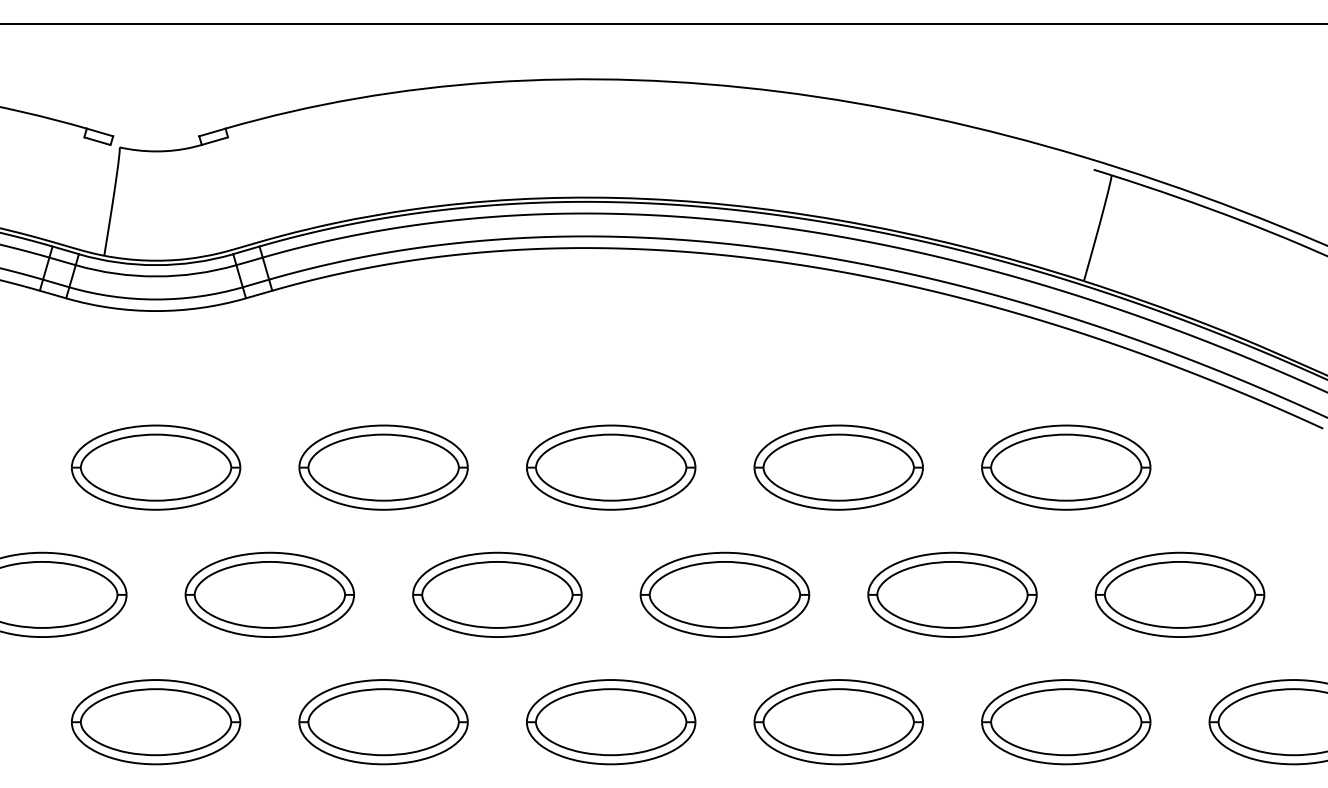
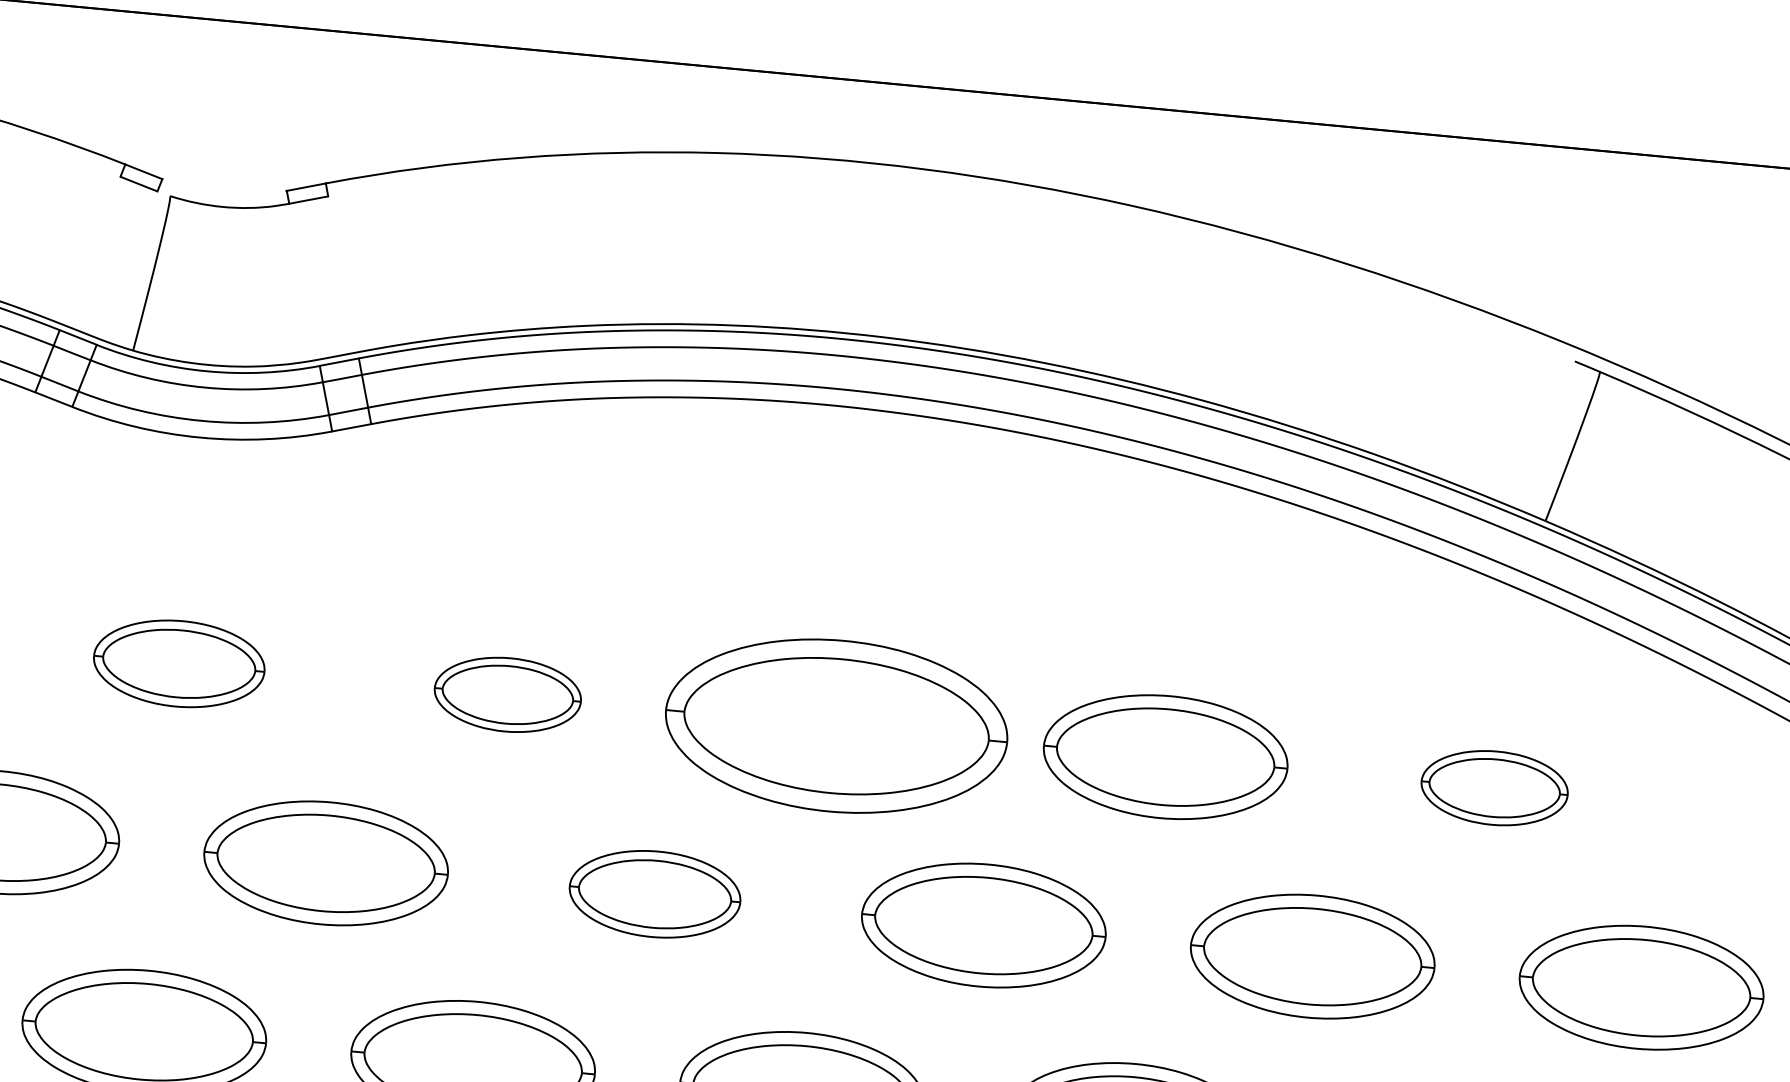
part: (156, 467) -> (179, 663), size x0.7
part: (383, 467) -> (507, 694), size x0.6
part: (611, 467) -> (837, 725), size x1.4
part: (1066, 467) -> (1494, 788), size x0.6
part: (497, 594) -> (655, 893), size x0.7

